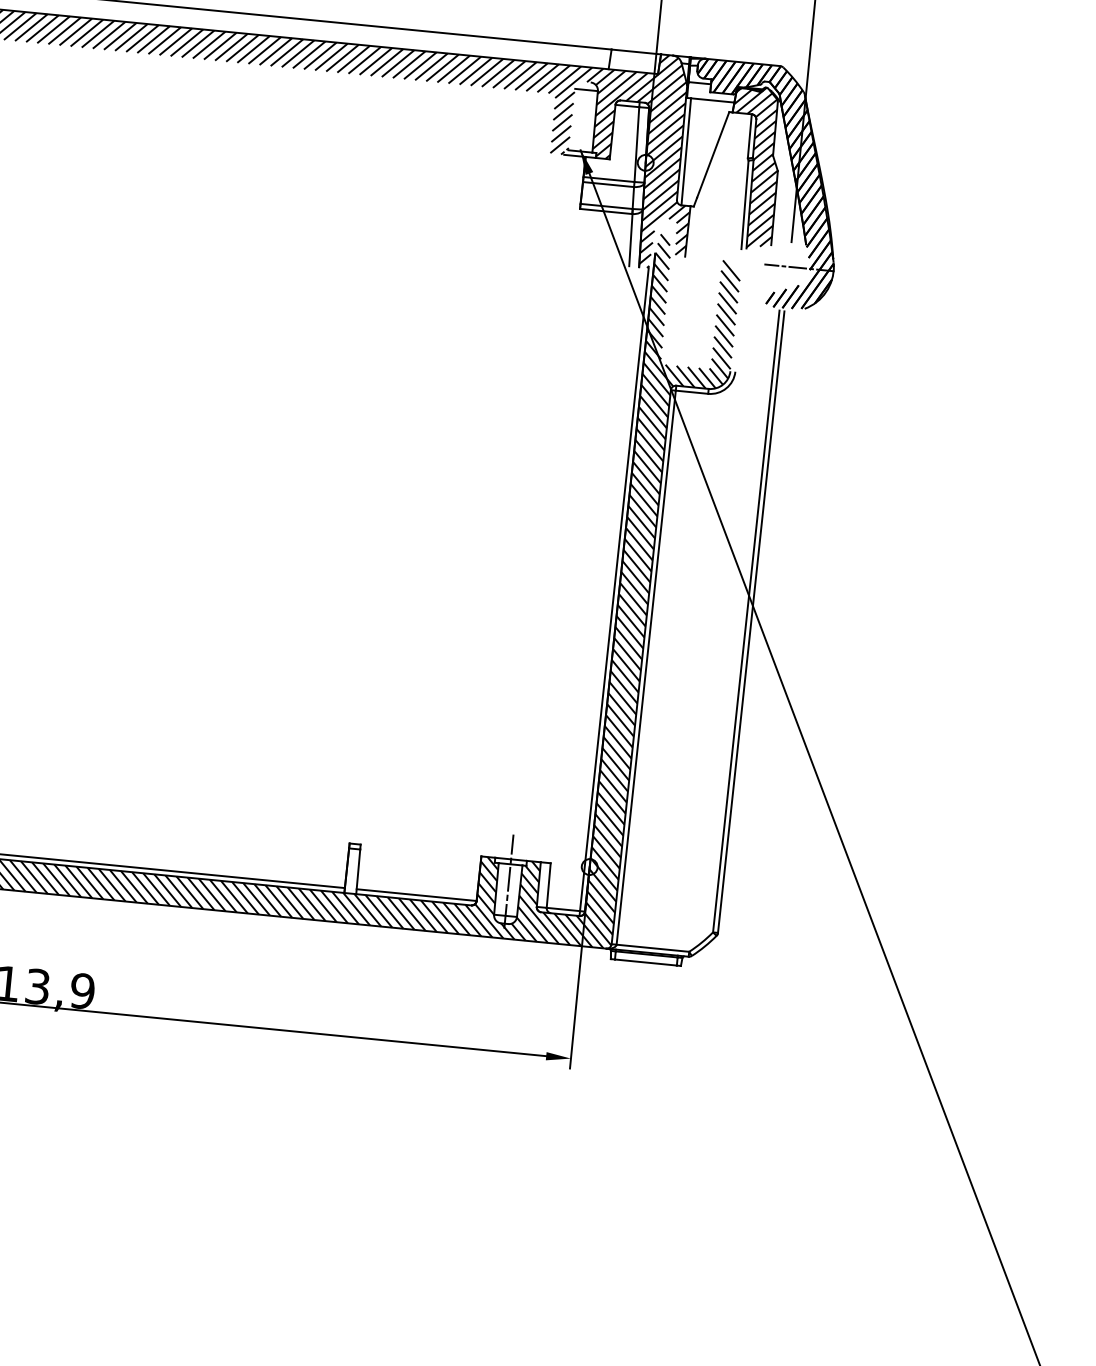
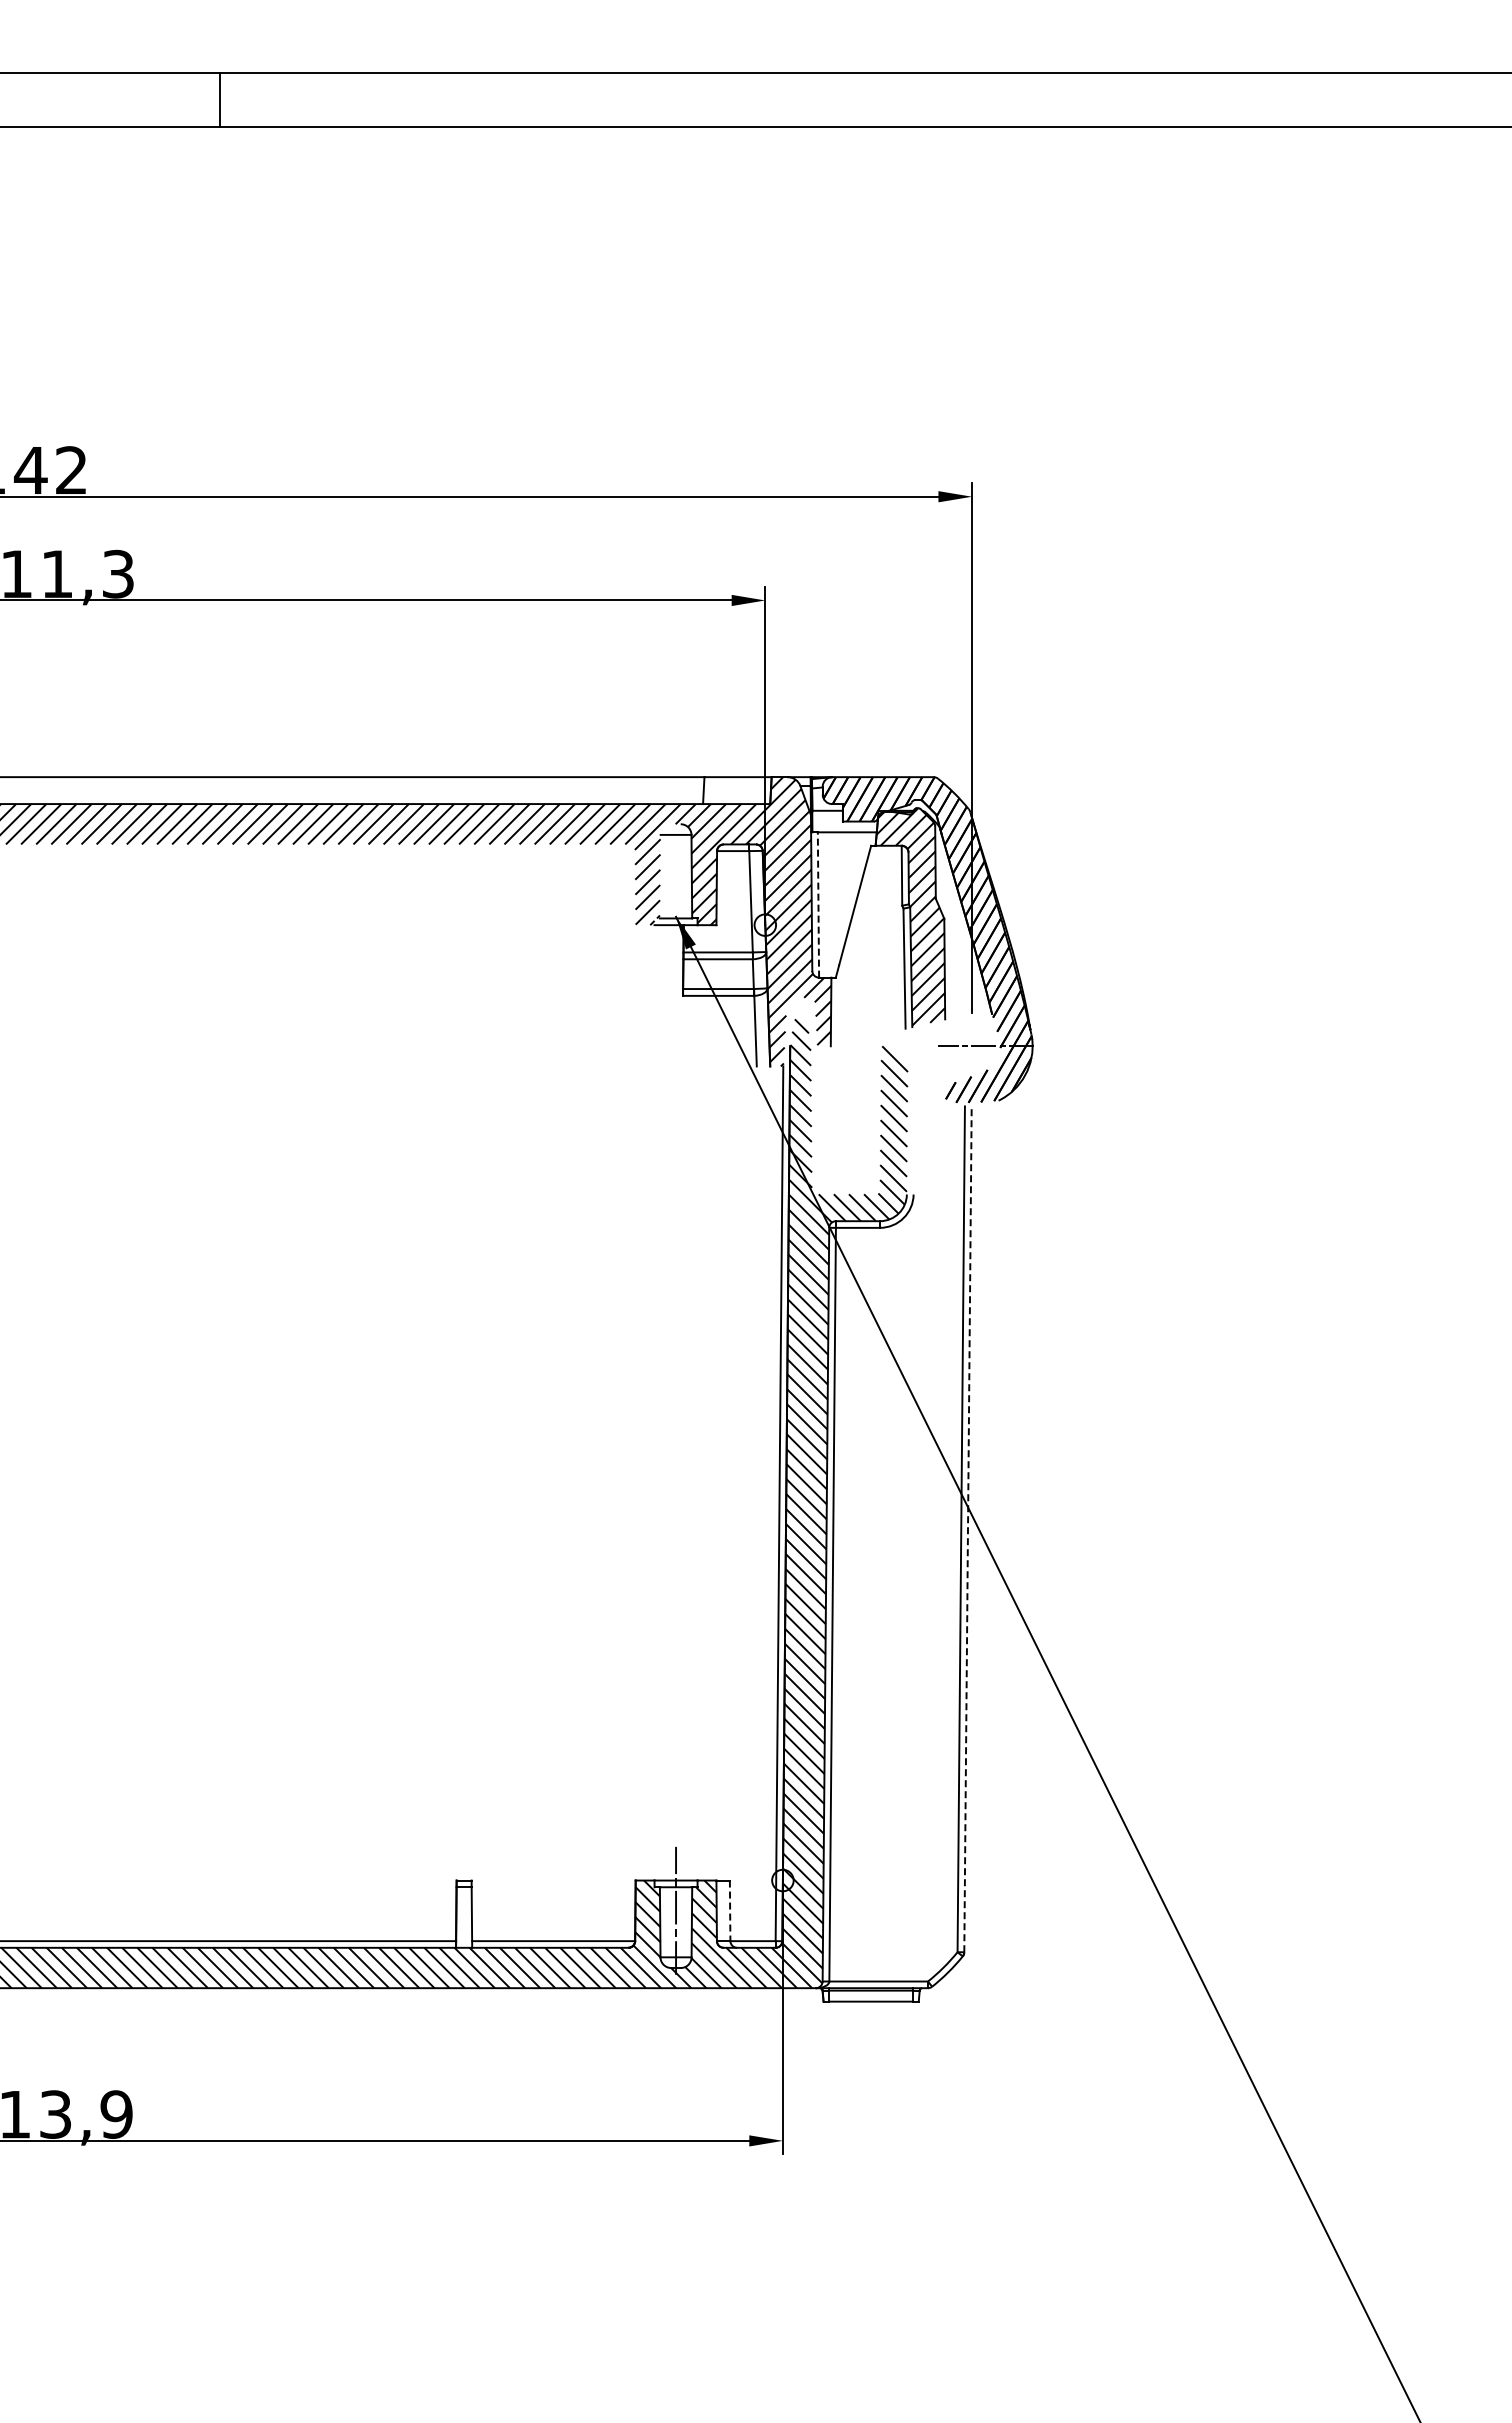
line: (686, 151) -> (818, 904), solid -> dashed
line: (750, 622) -> (967, 1529), solid -> dashed
line: (548, 886) -> (730, 1911), solid -> dashed

